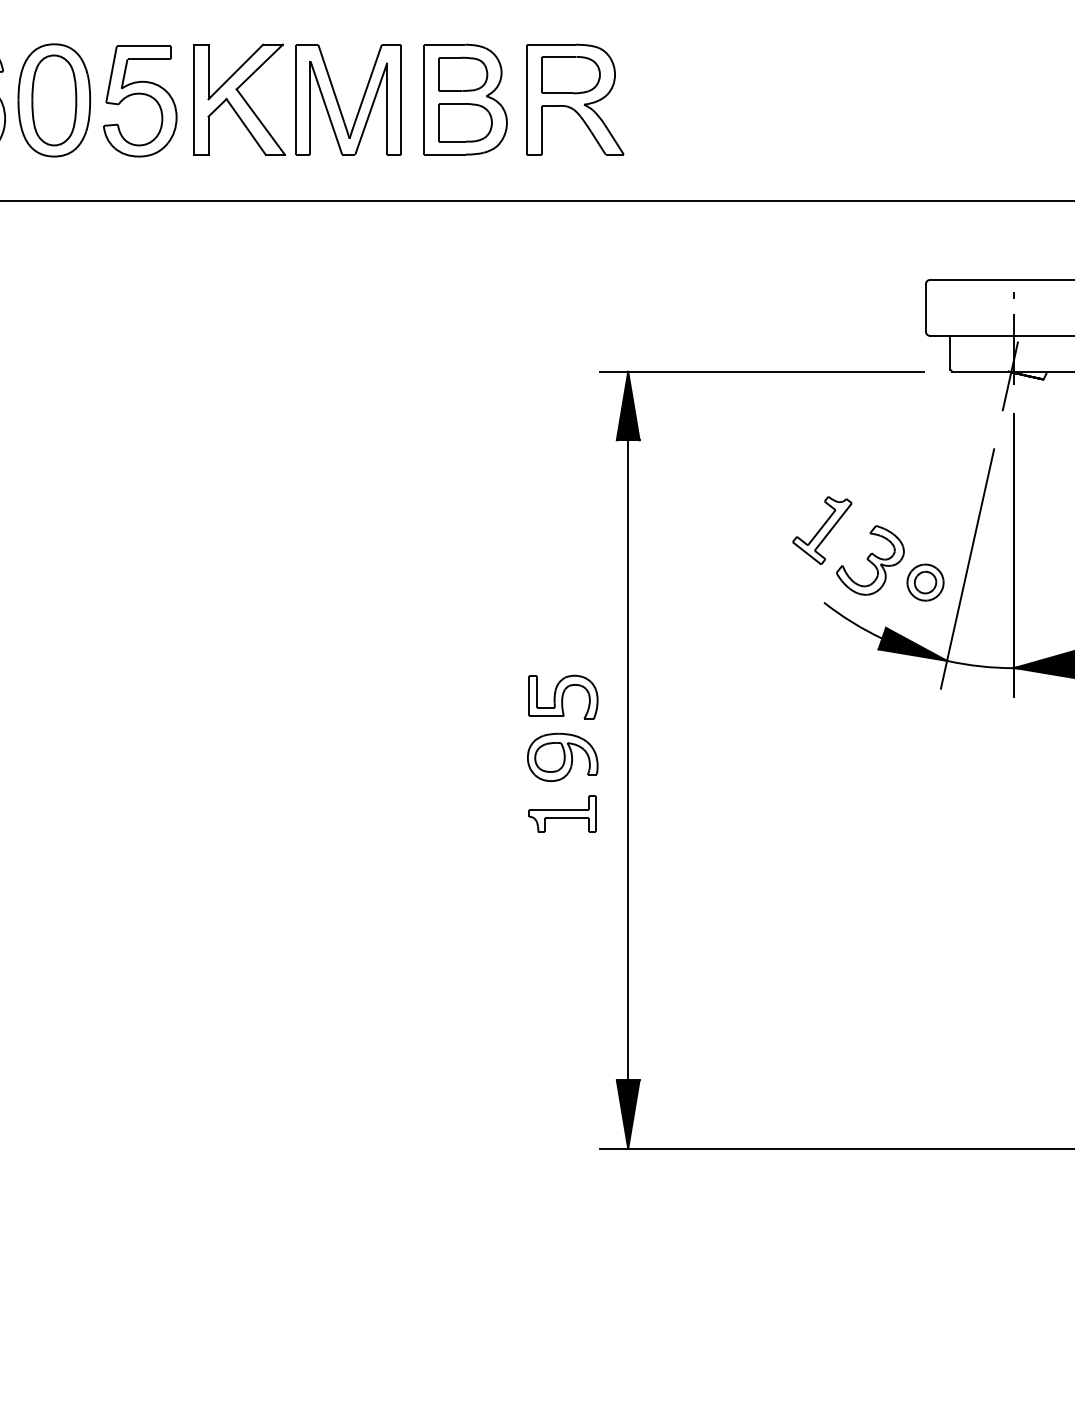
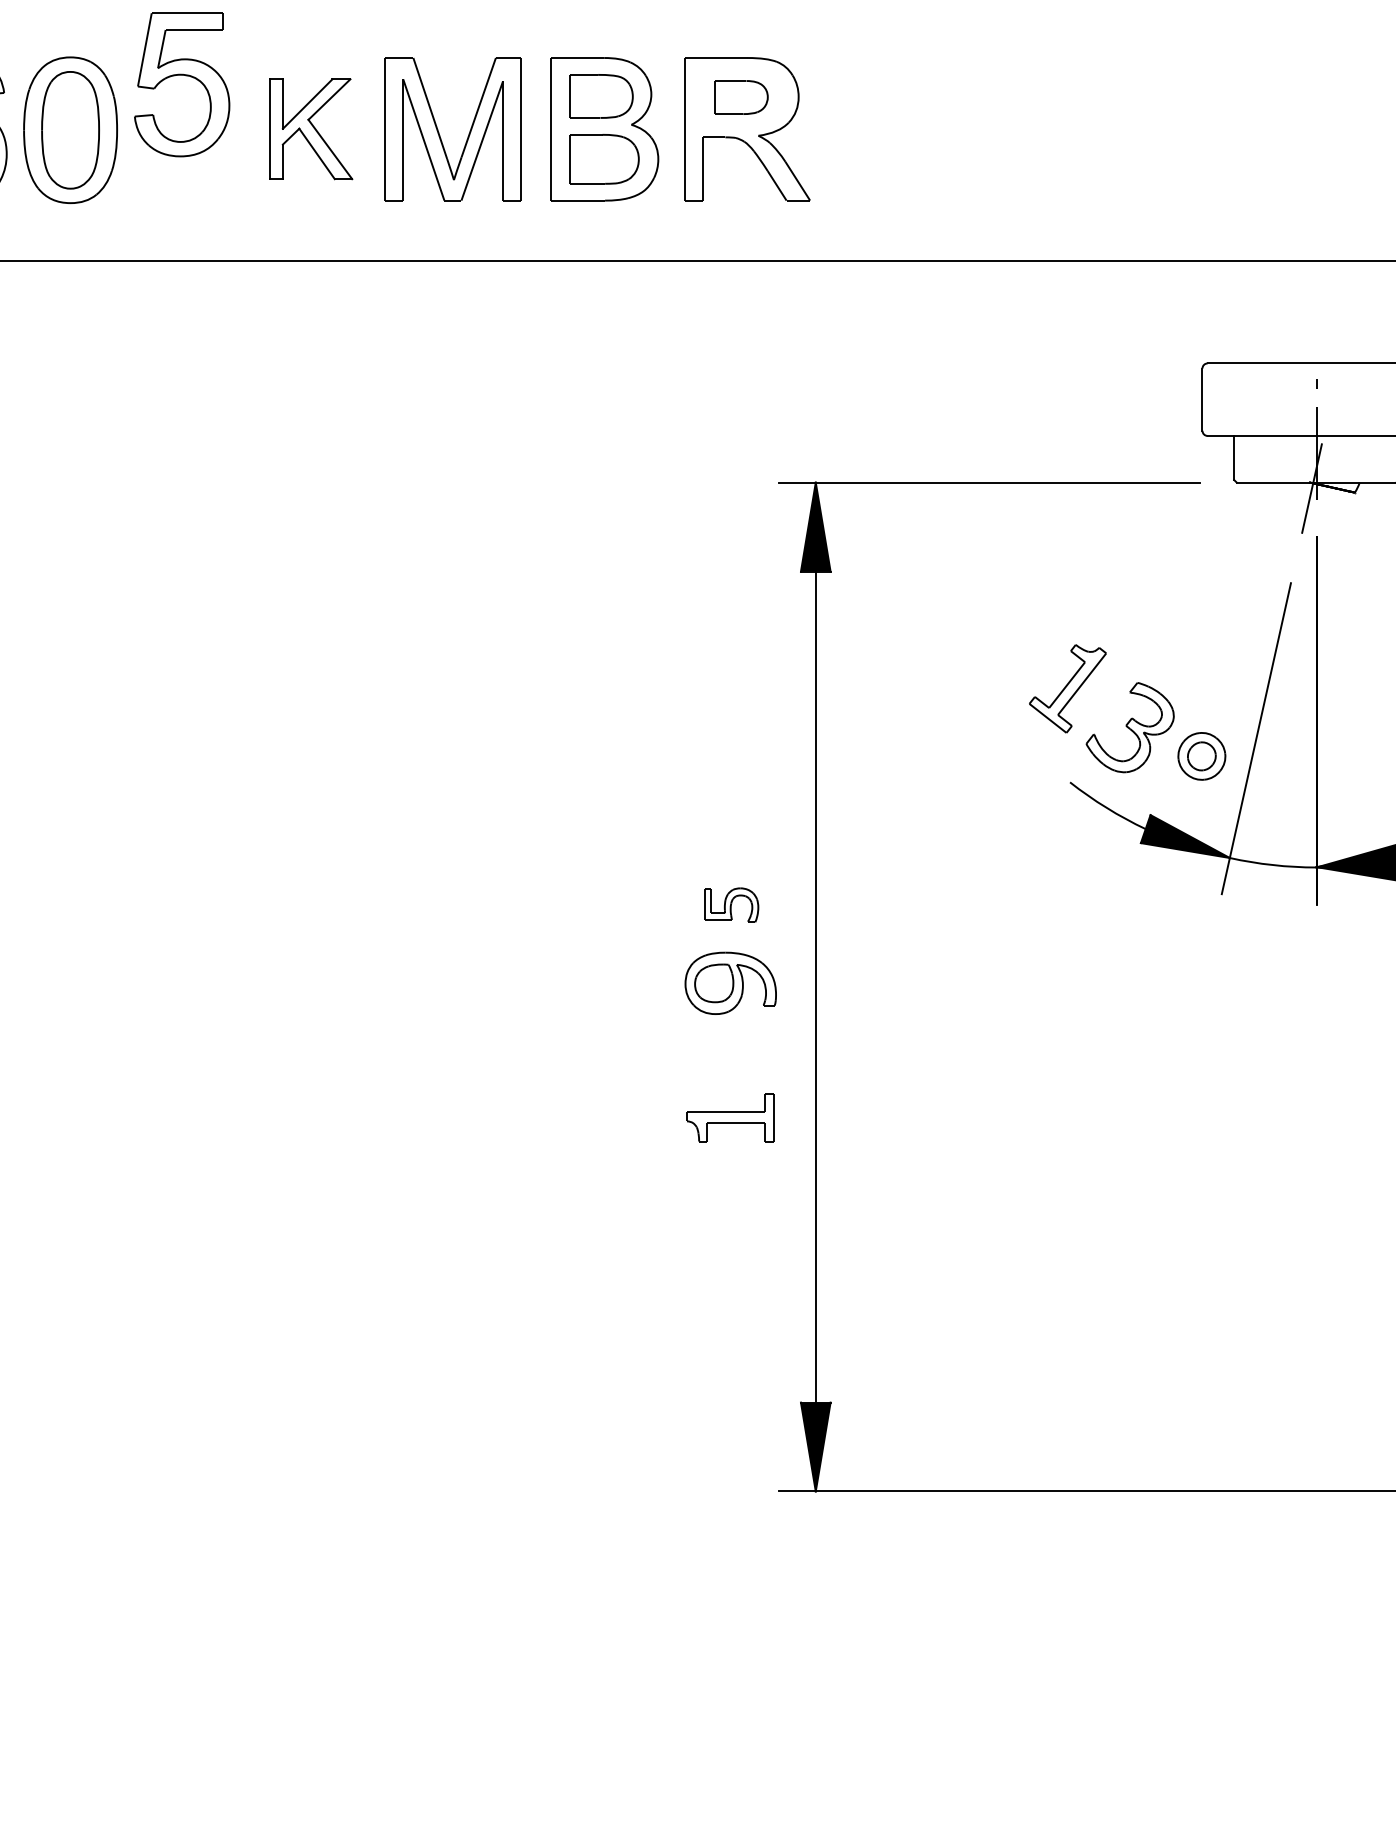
part: (570, 75) -> (740, 97), size x0.7
part: (140, 94) -> (182, 75), moved
part: (239, 99) -> (311, 129), size x0.7
part: (563, 696) -> (731, 904), size x0.6
part: (562, 813) -> (730, 1117), moved

